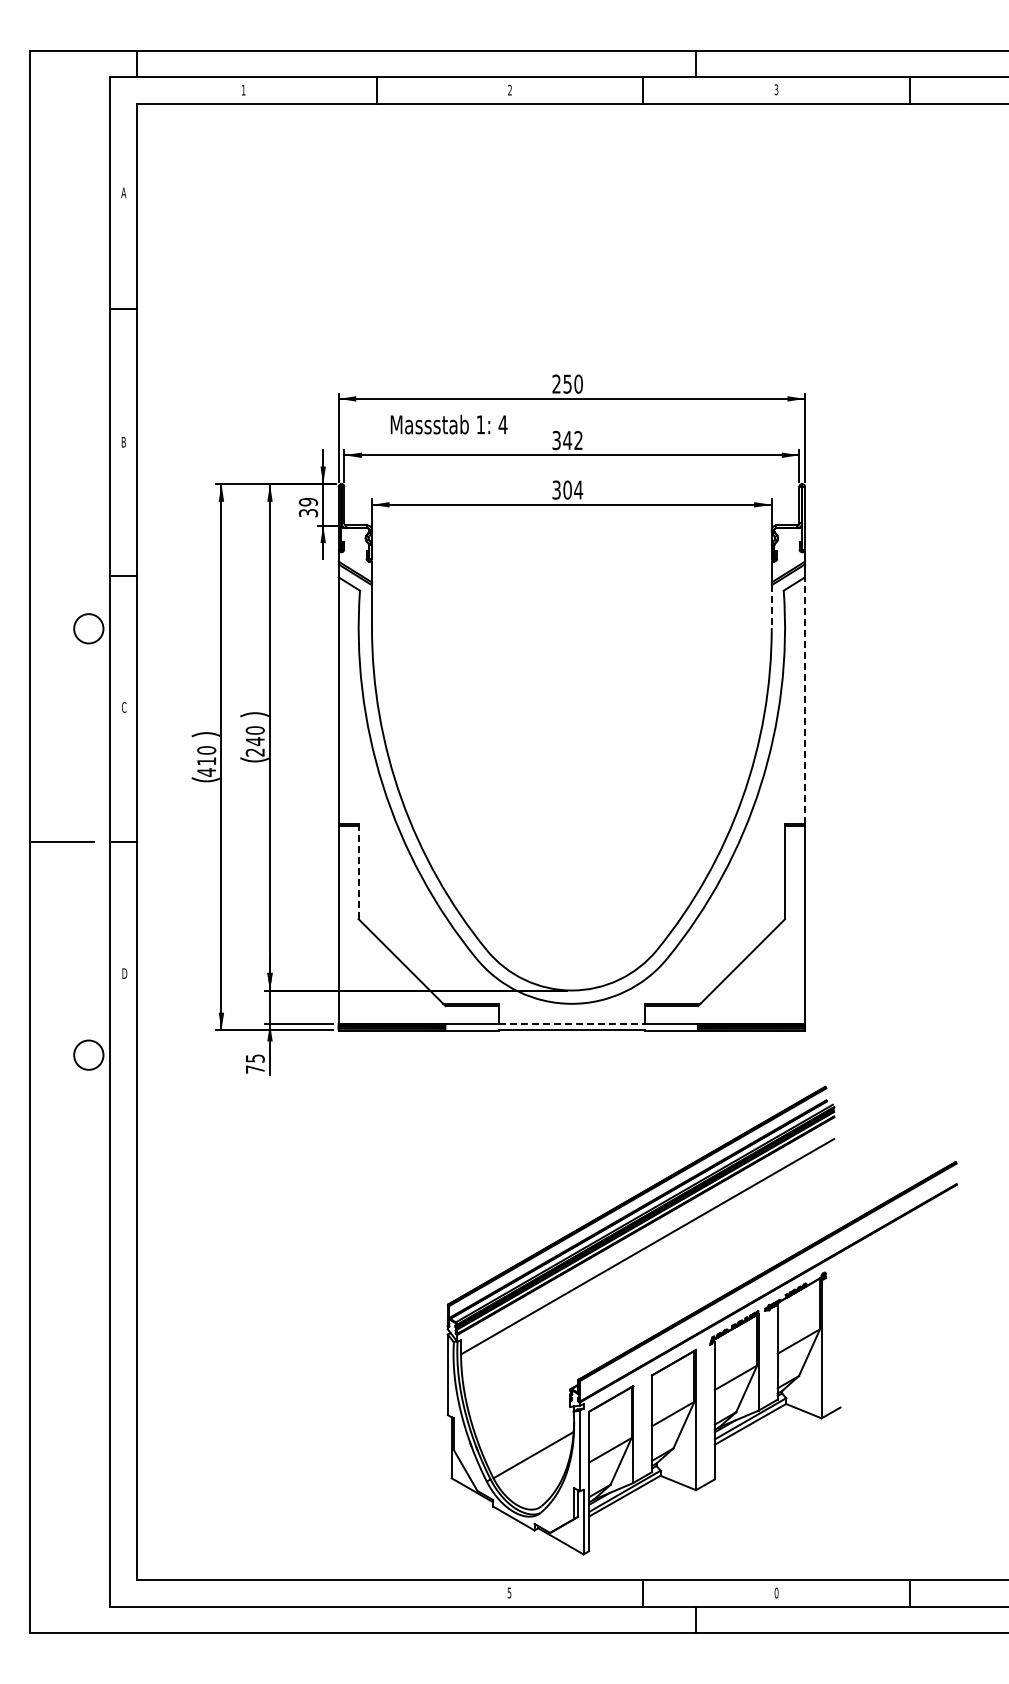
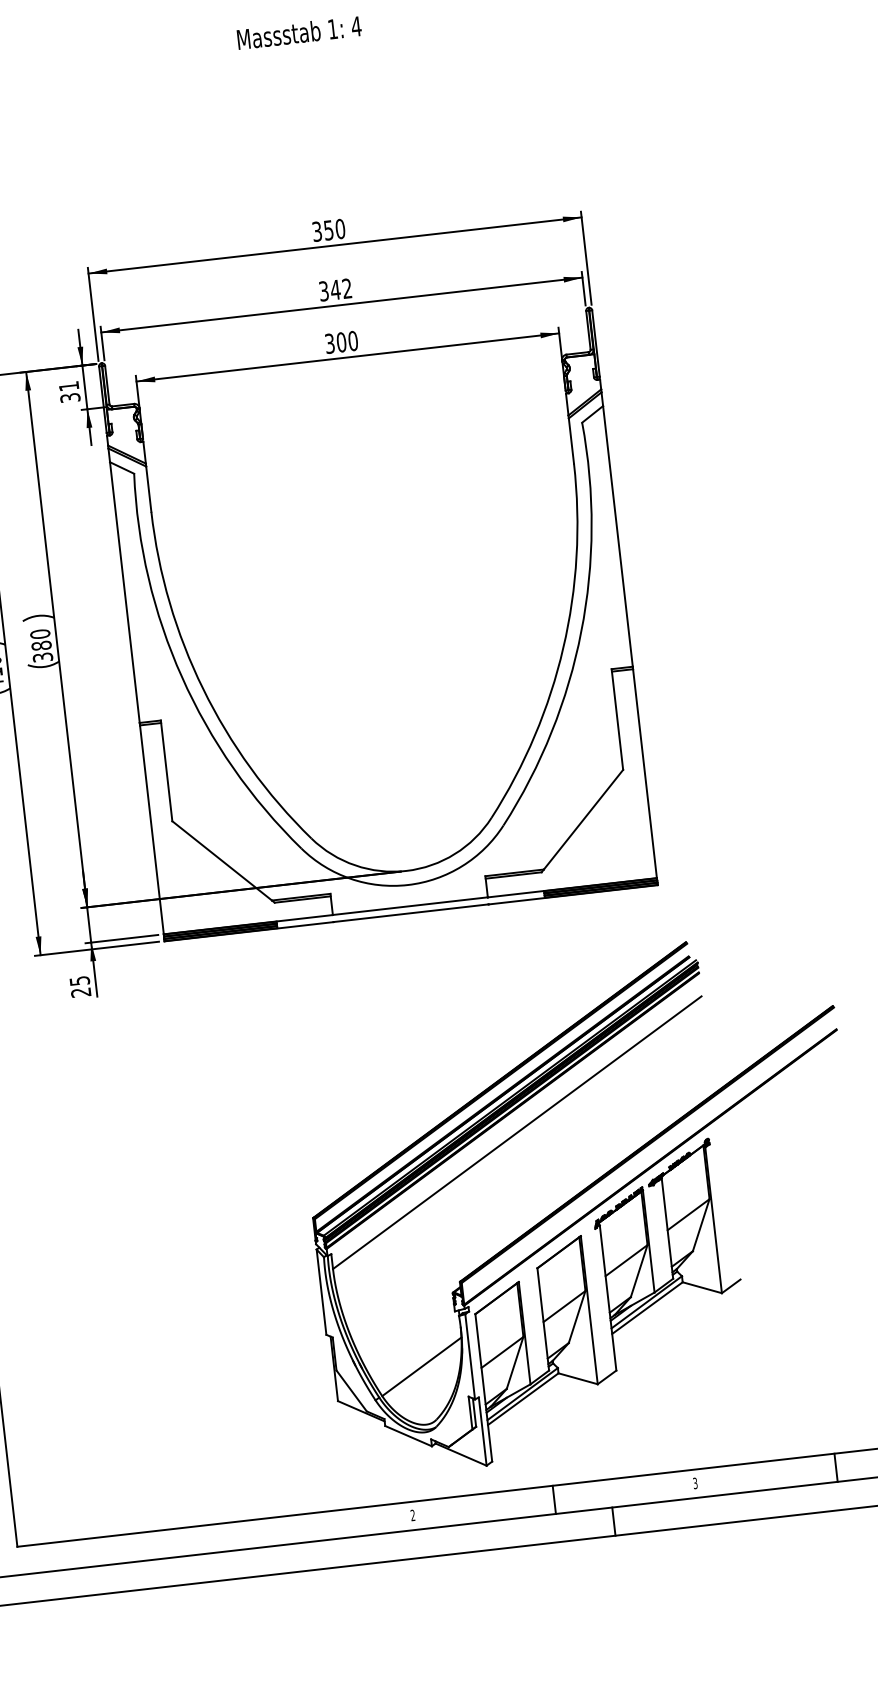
text: (556, 384) -> (317, 232), 250 -> 350
text: (448, 424) -> (298, 32), moved
text: (578, 489) -> (352, 340), 304 -> 300
text: (308, 501) -> (68, 385), 39 -> 31
line: (771, 607) -> (571, 441), dashed -> solid
line: (805, 700) -> (618, 536), dashed -> solid
text: (254, 746) -> (41, 651), 240 -> 380
line: (358, 871) -> (166, 770), dashed -> solid
line: (572, 1023) -> (410, 905), dashed -> solid
text: (254, 1069) -> (80, 992), 75 -> 25
text: (509, 1592) -> (412, 1514), 5 -> 2
text: (776, 1592) -> (695, 1482), 0 -> 3

